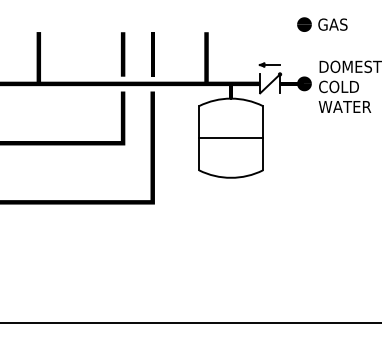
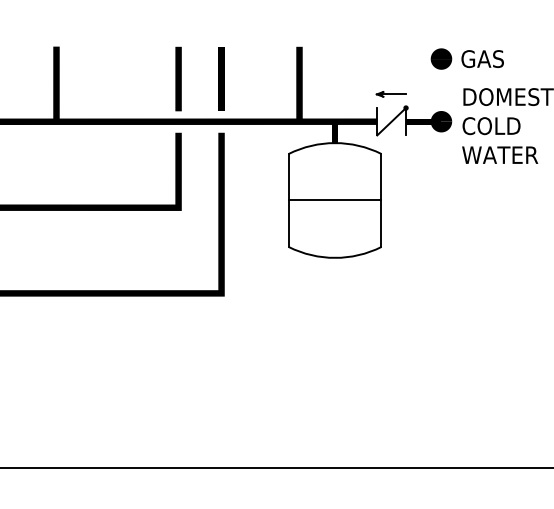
text: (322, 24) -> (467, 58), moved

